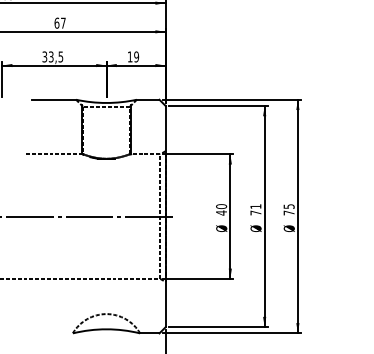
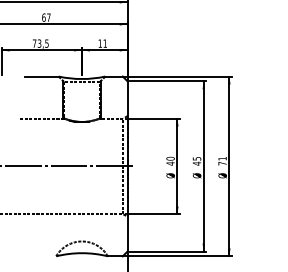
text: (44, 56) -> (34, 43), 33,5 -> 73,5
text: (136, 56) -> (105, 43), 19 -> 11
text: (288, 206) -> (222, 158), 75 -> 71
text: (255, 209) -> (196, 161), 71 -> 45

